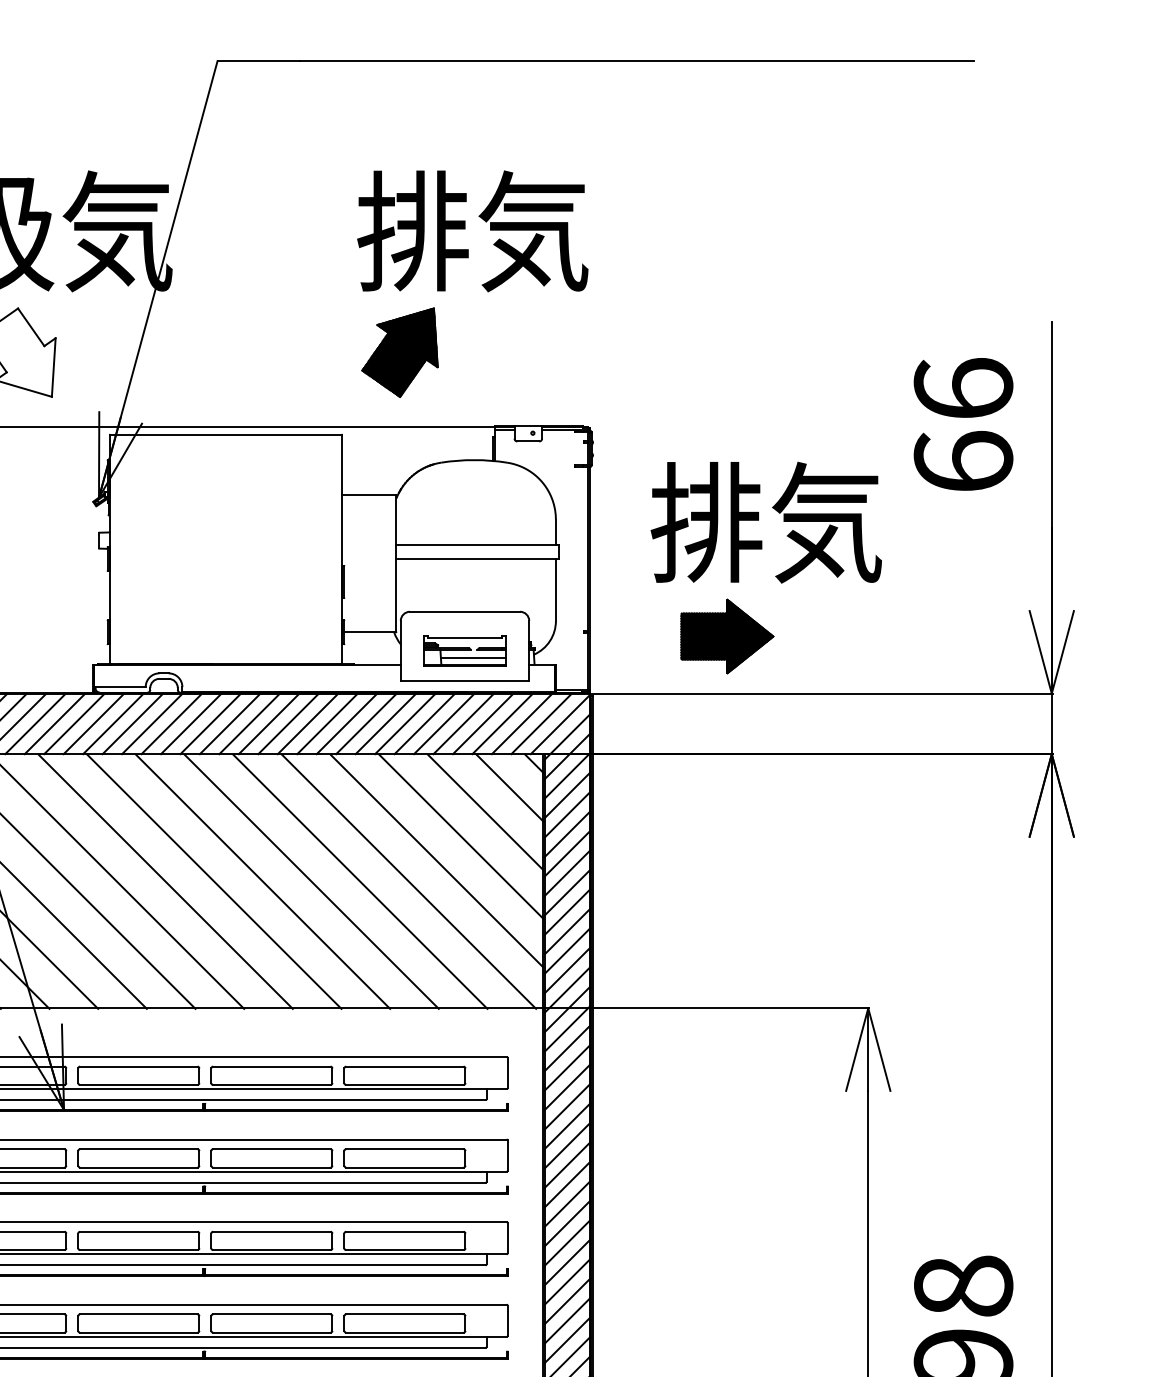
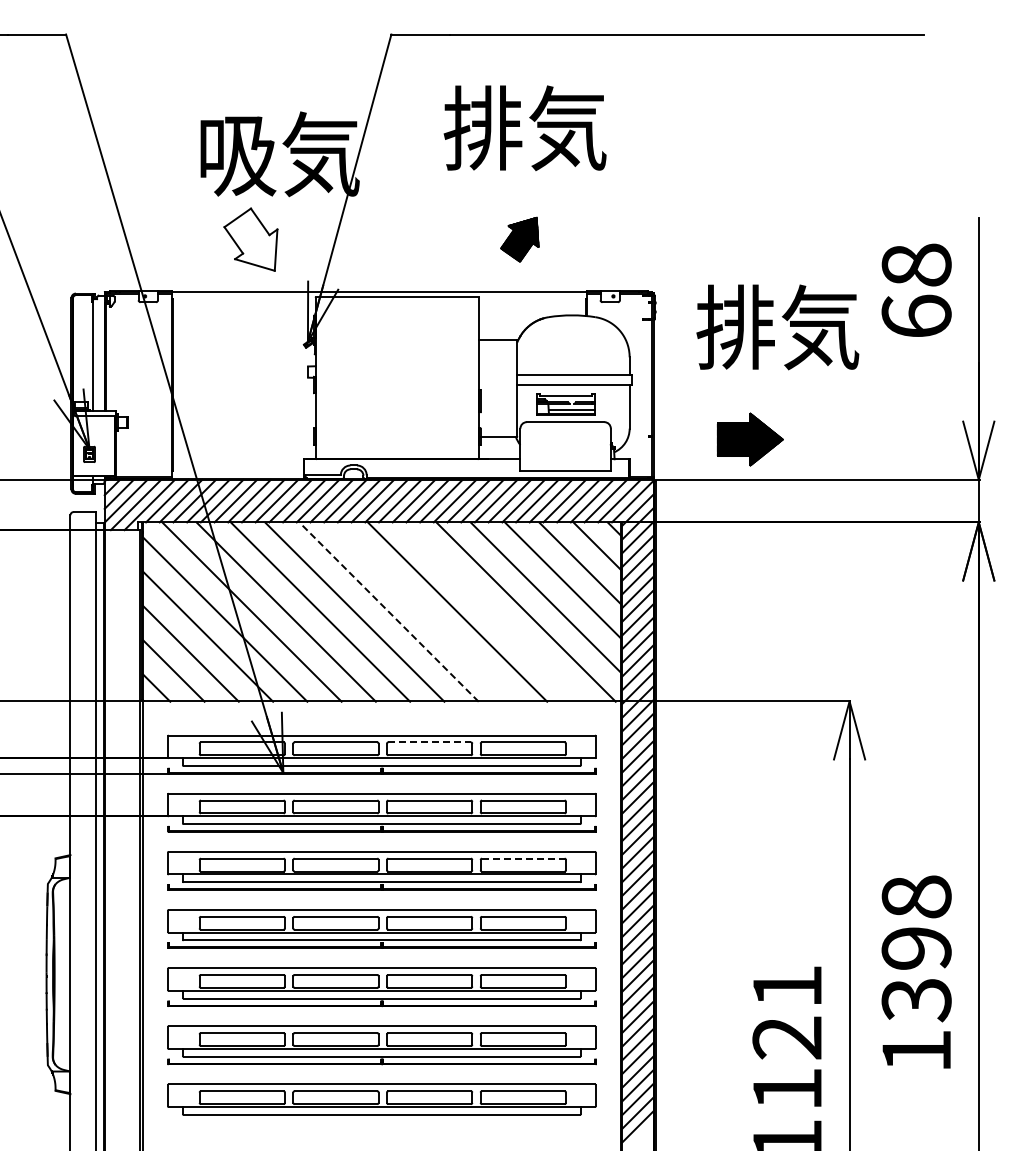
text: (471, 230) -> (524, 127), moved
part: (399, 352) -> (519, 239), size x0.7
text: (963, 387) -> (916, 264), 66 -> 68
text: (765, 522) -> (777, 327), moved
part: (464, 650) -> (565, 404), moved
line: (263, 880) -> (423, 611), removed
line: (359, 880) -> (491, 611), removed
line: (214, 882) -> (389, 612), solid -> dashed
line: (273, 1066) -> (430, 742), solid -> dashed
line: (405, 1231) -> (523, 858), solid -> dashed

